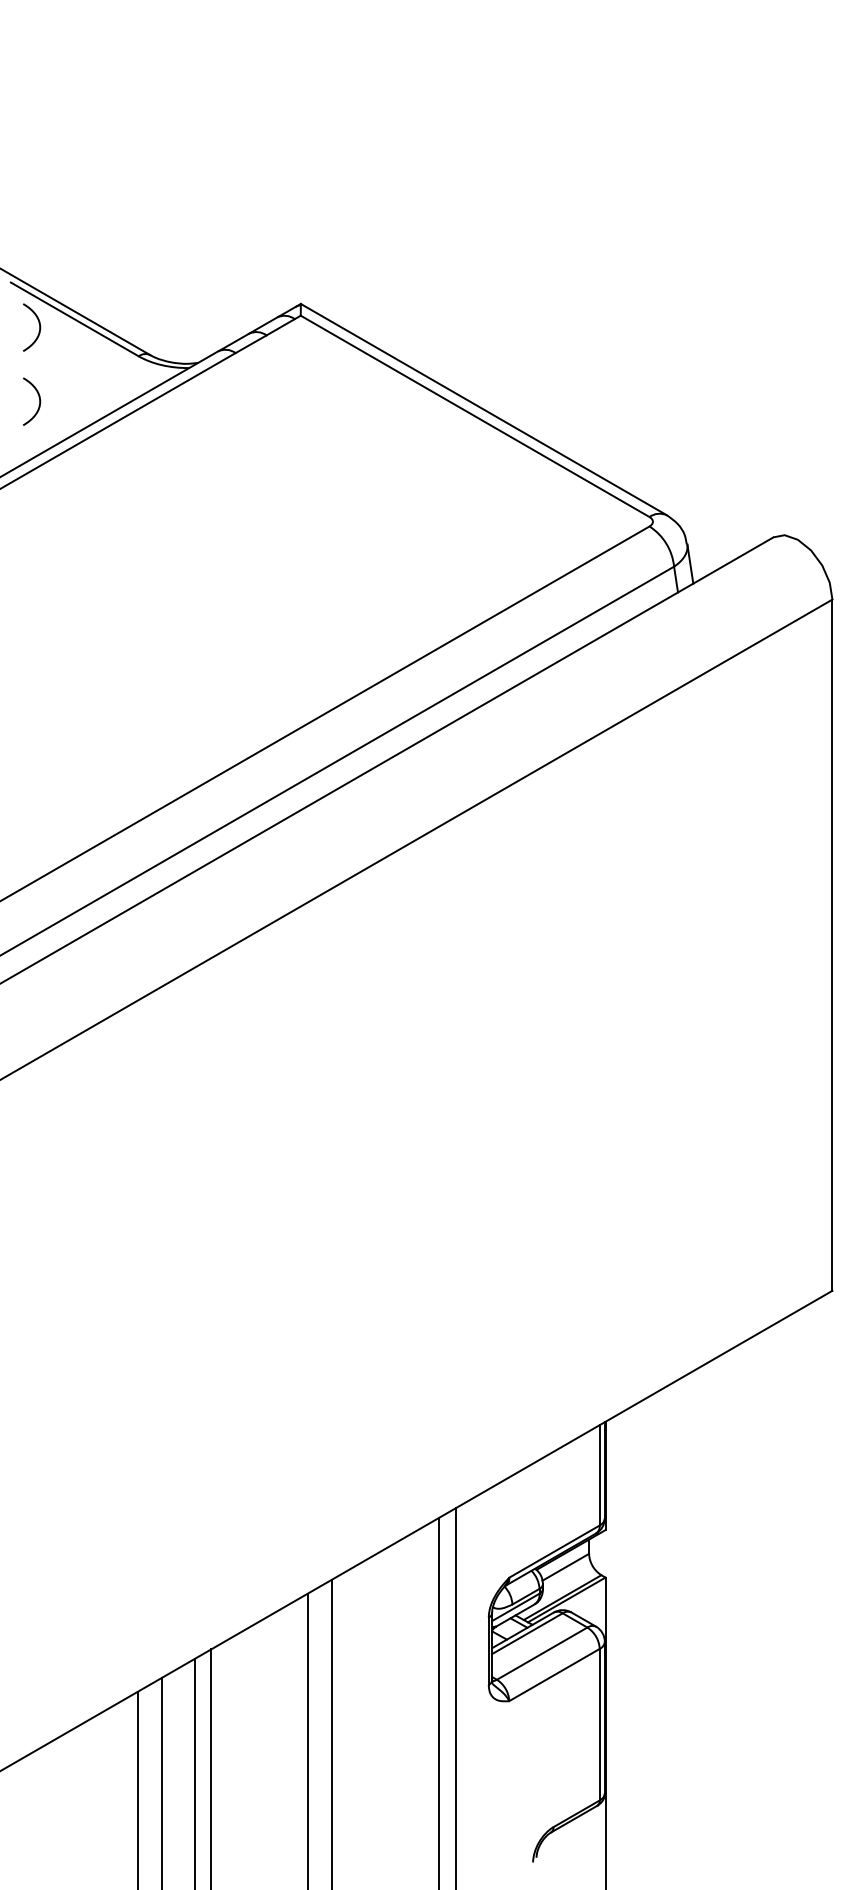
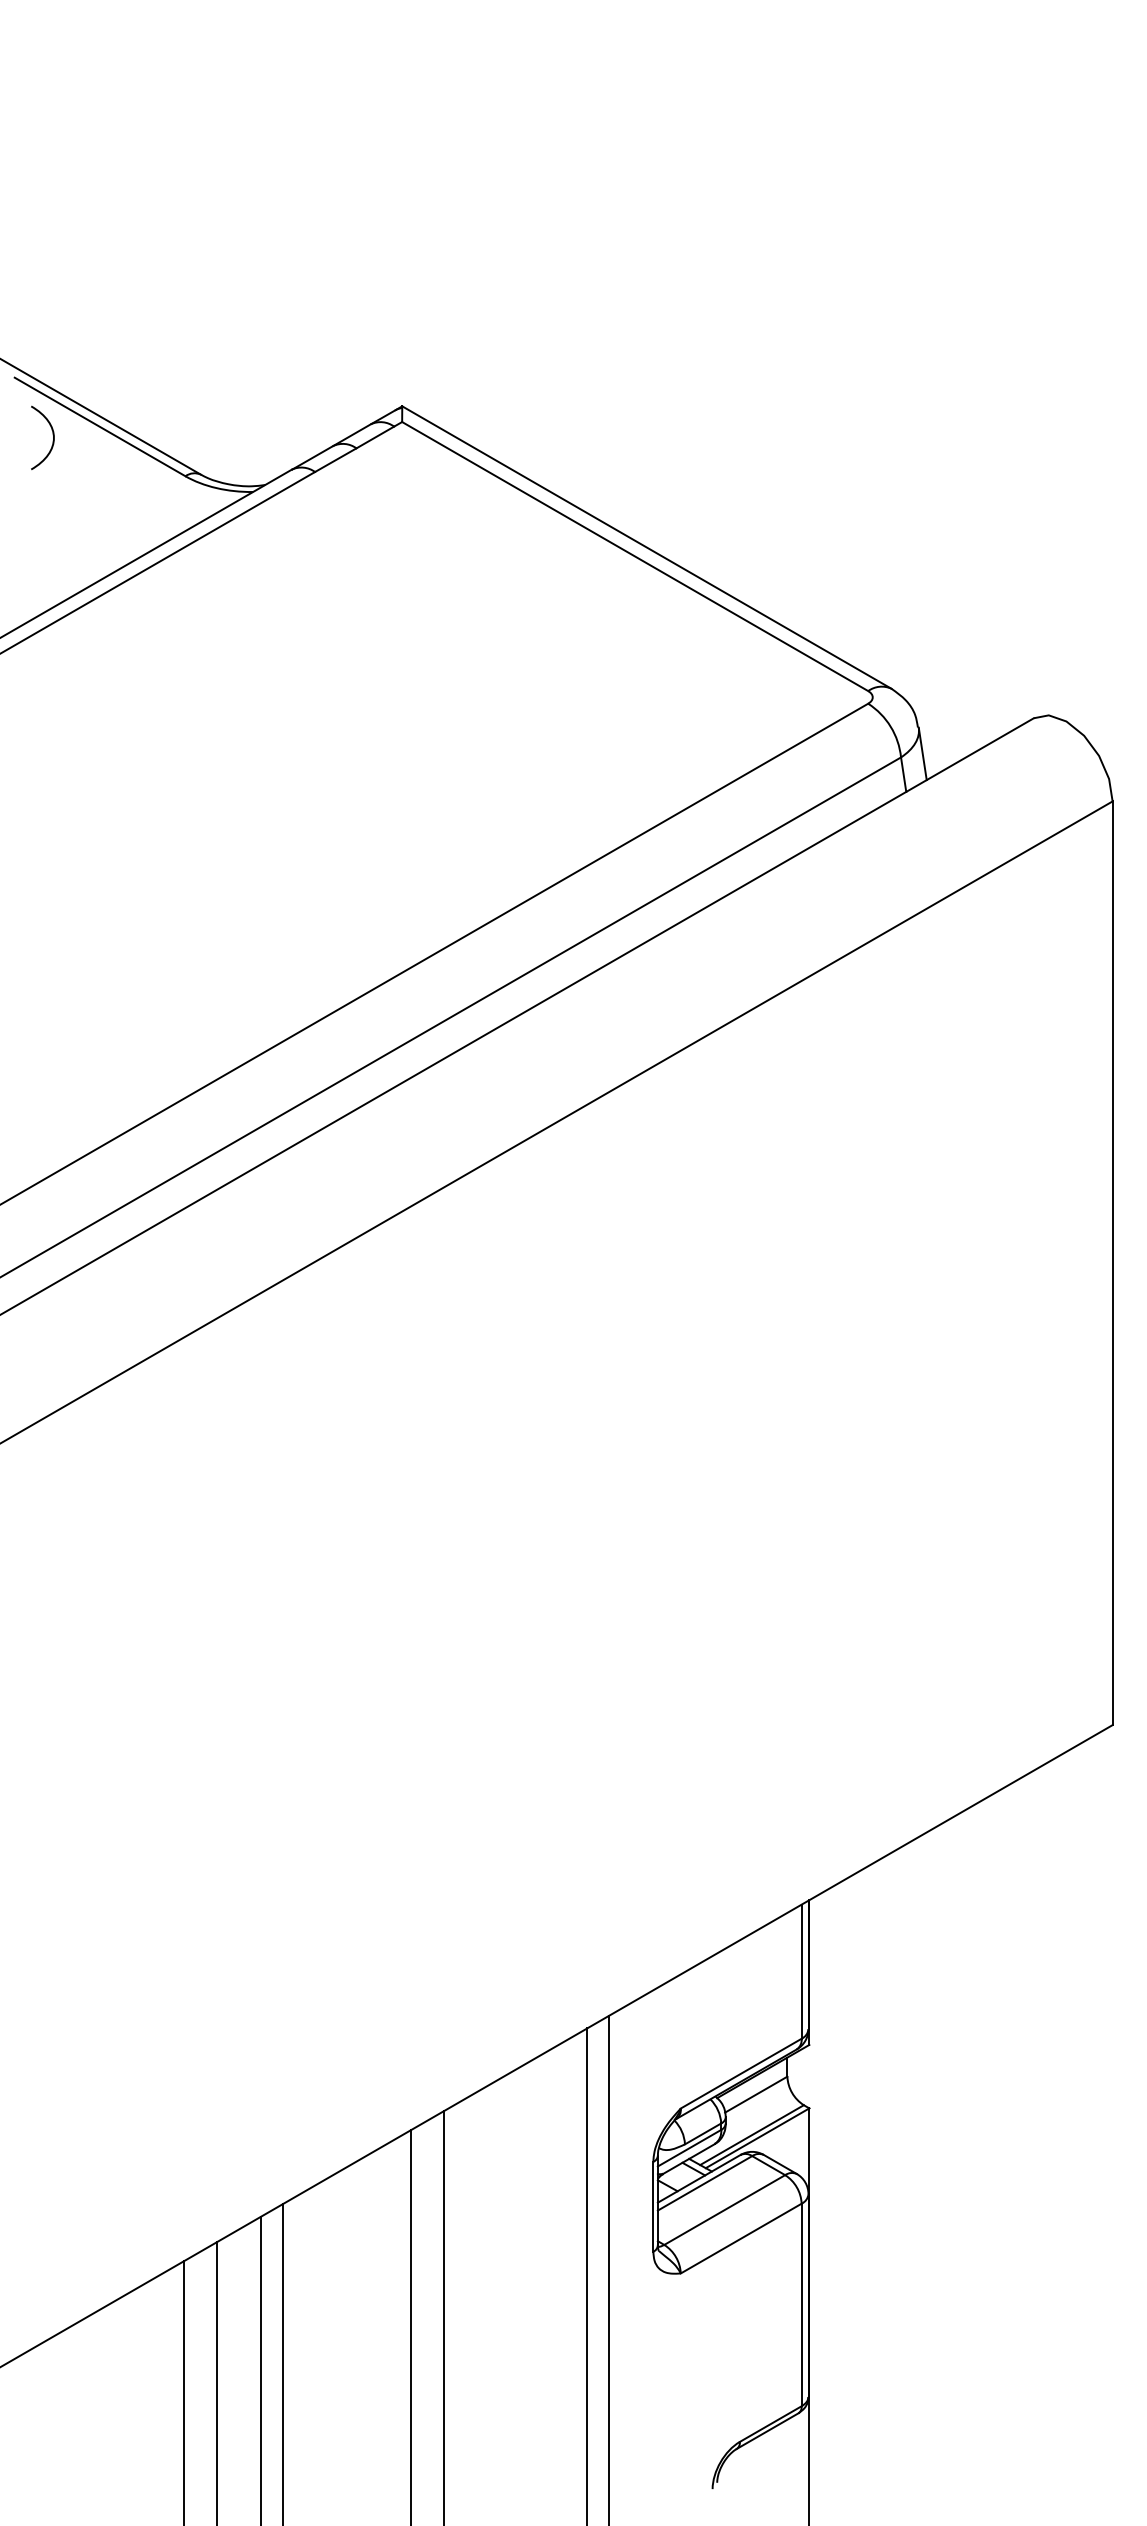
curve: (39, 399) -> (52, 533), removed

